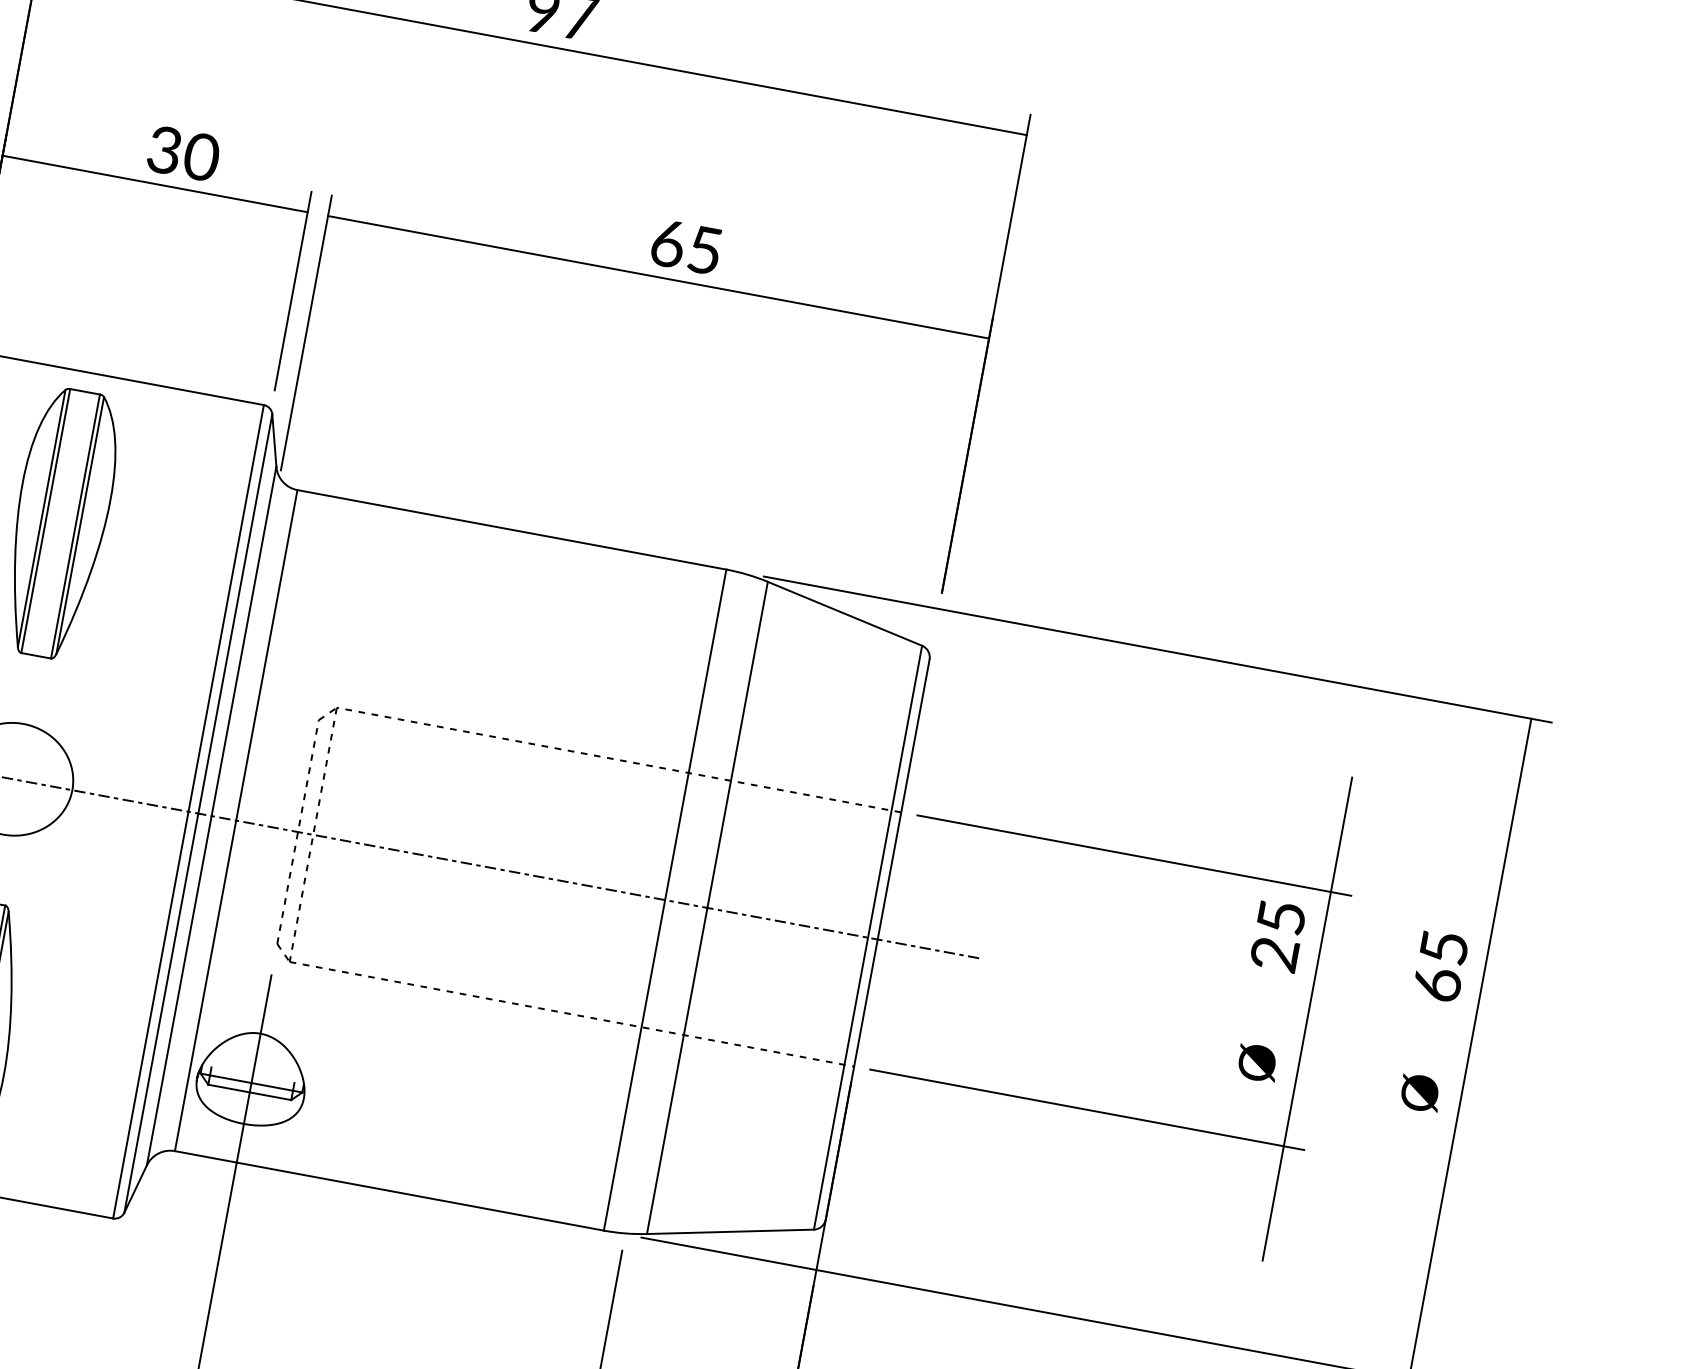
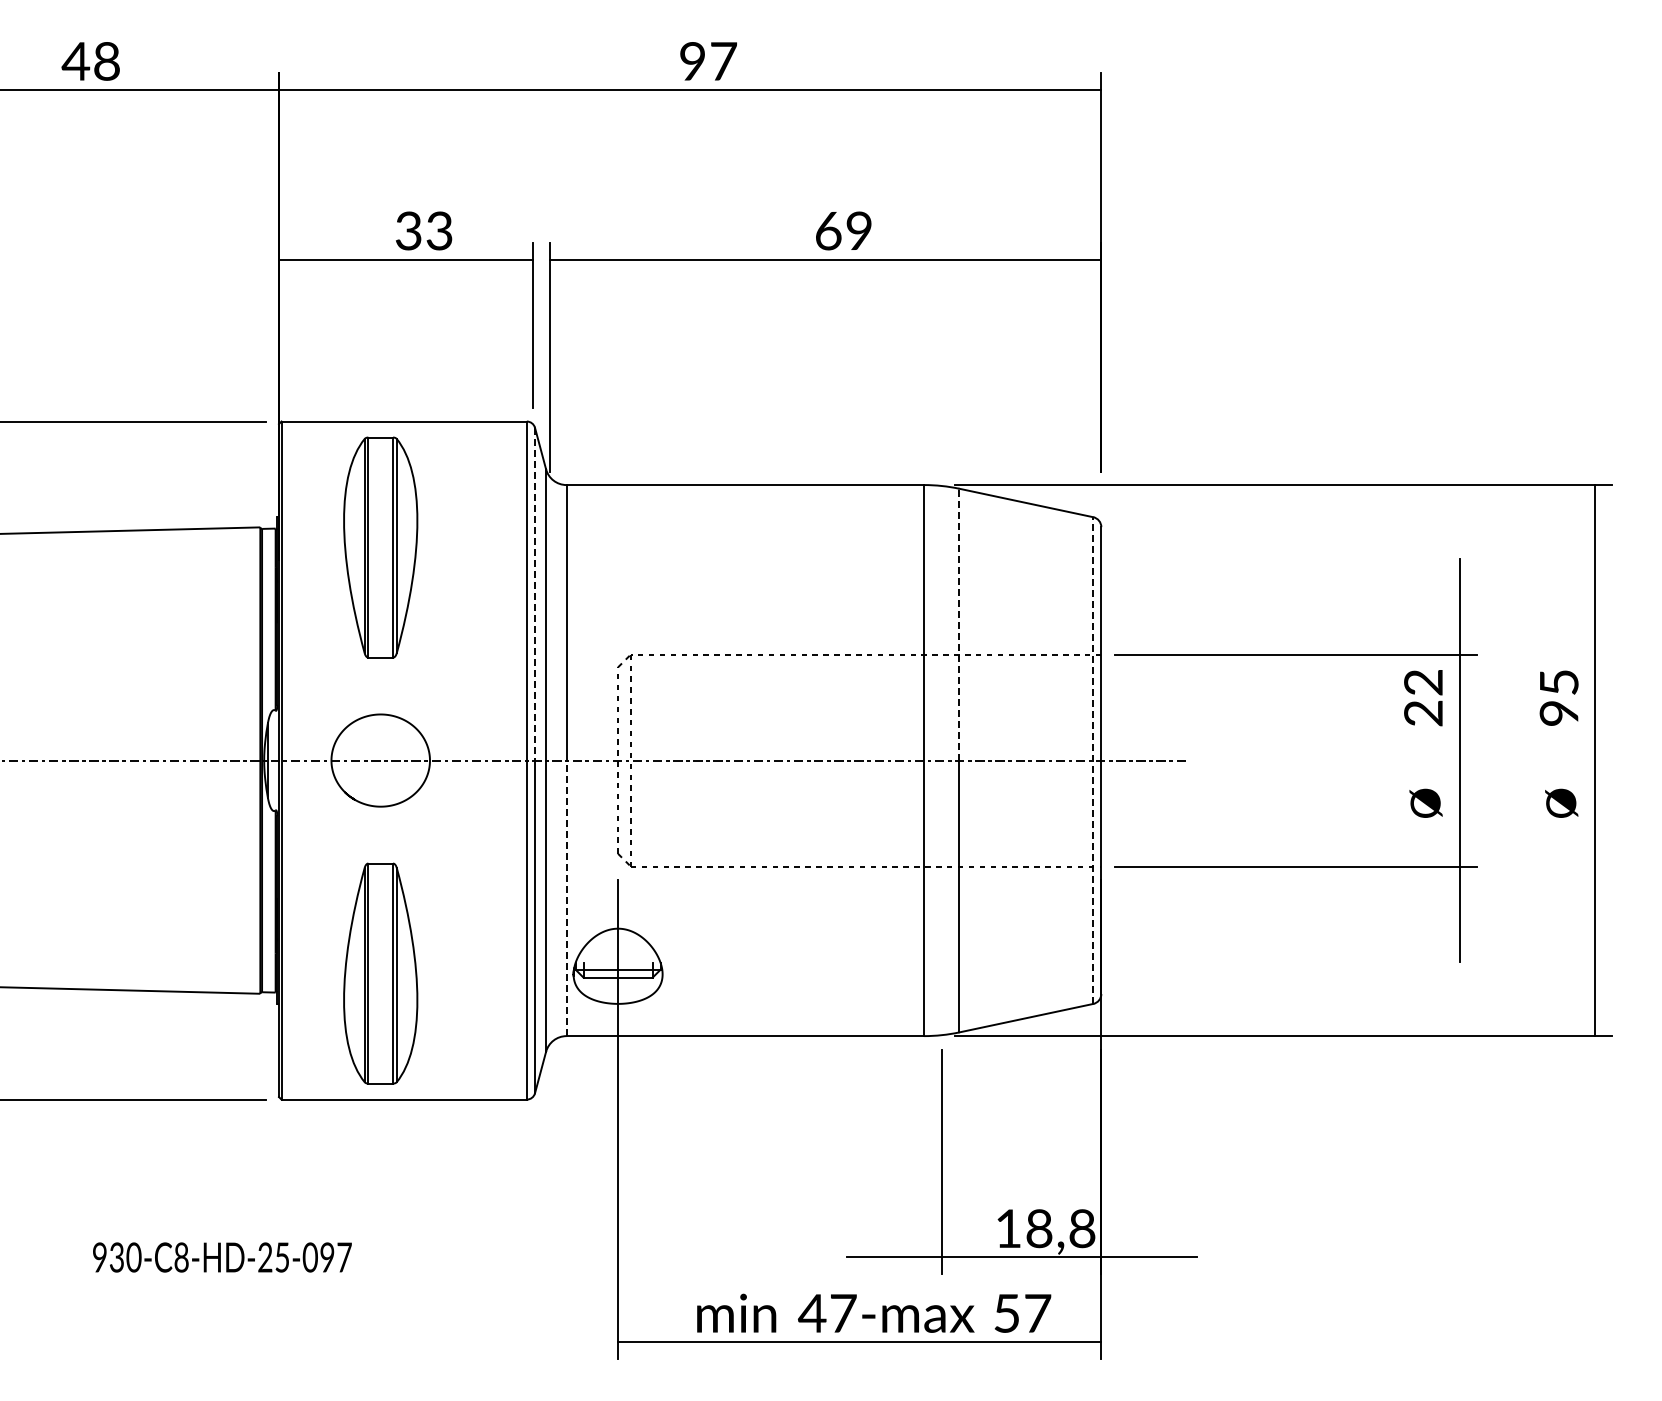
text: (201, 156) -> (439, 230), 30 -> 33
text: (704, 249) -> (858, 230), 65 -> 69
line: (235, 614) -> (535, 594), solid -> dashed
line: (737, 744) -> (959, 624), solid -> dashed
text: (1281, 917) -> (1423, 682), 25 -> 22
line: (868, 937) -> (1093, 760), solid -> dashed
text: (1436, 983) -> (1558, 712), 65 -> 95
line: (205, 986) -> (566, 898), solid -> dashed

